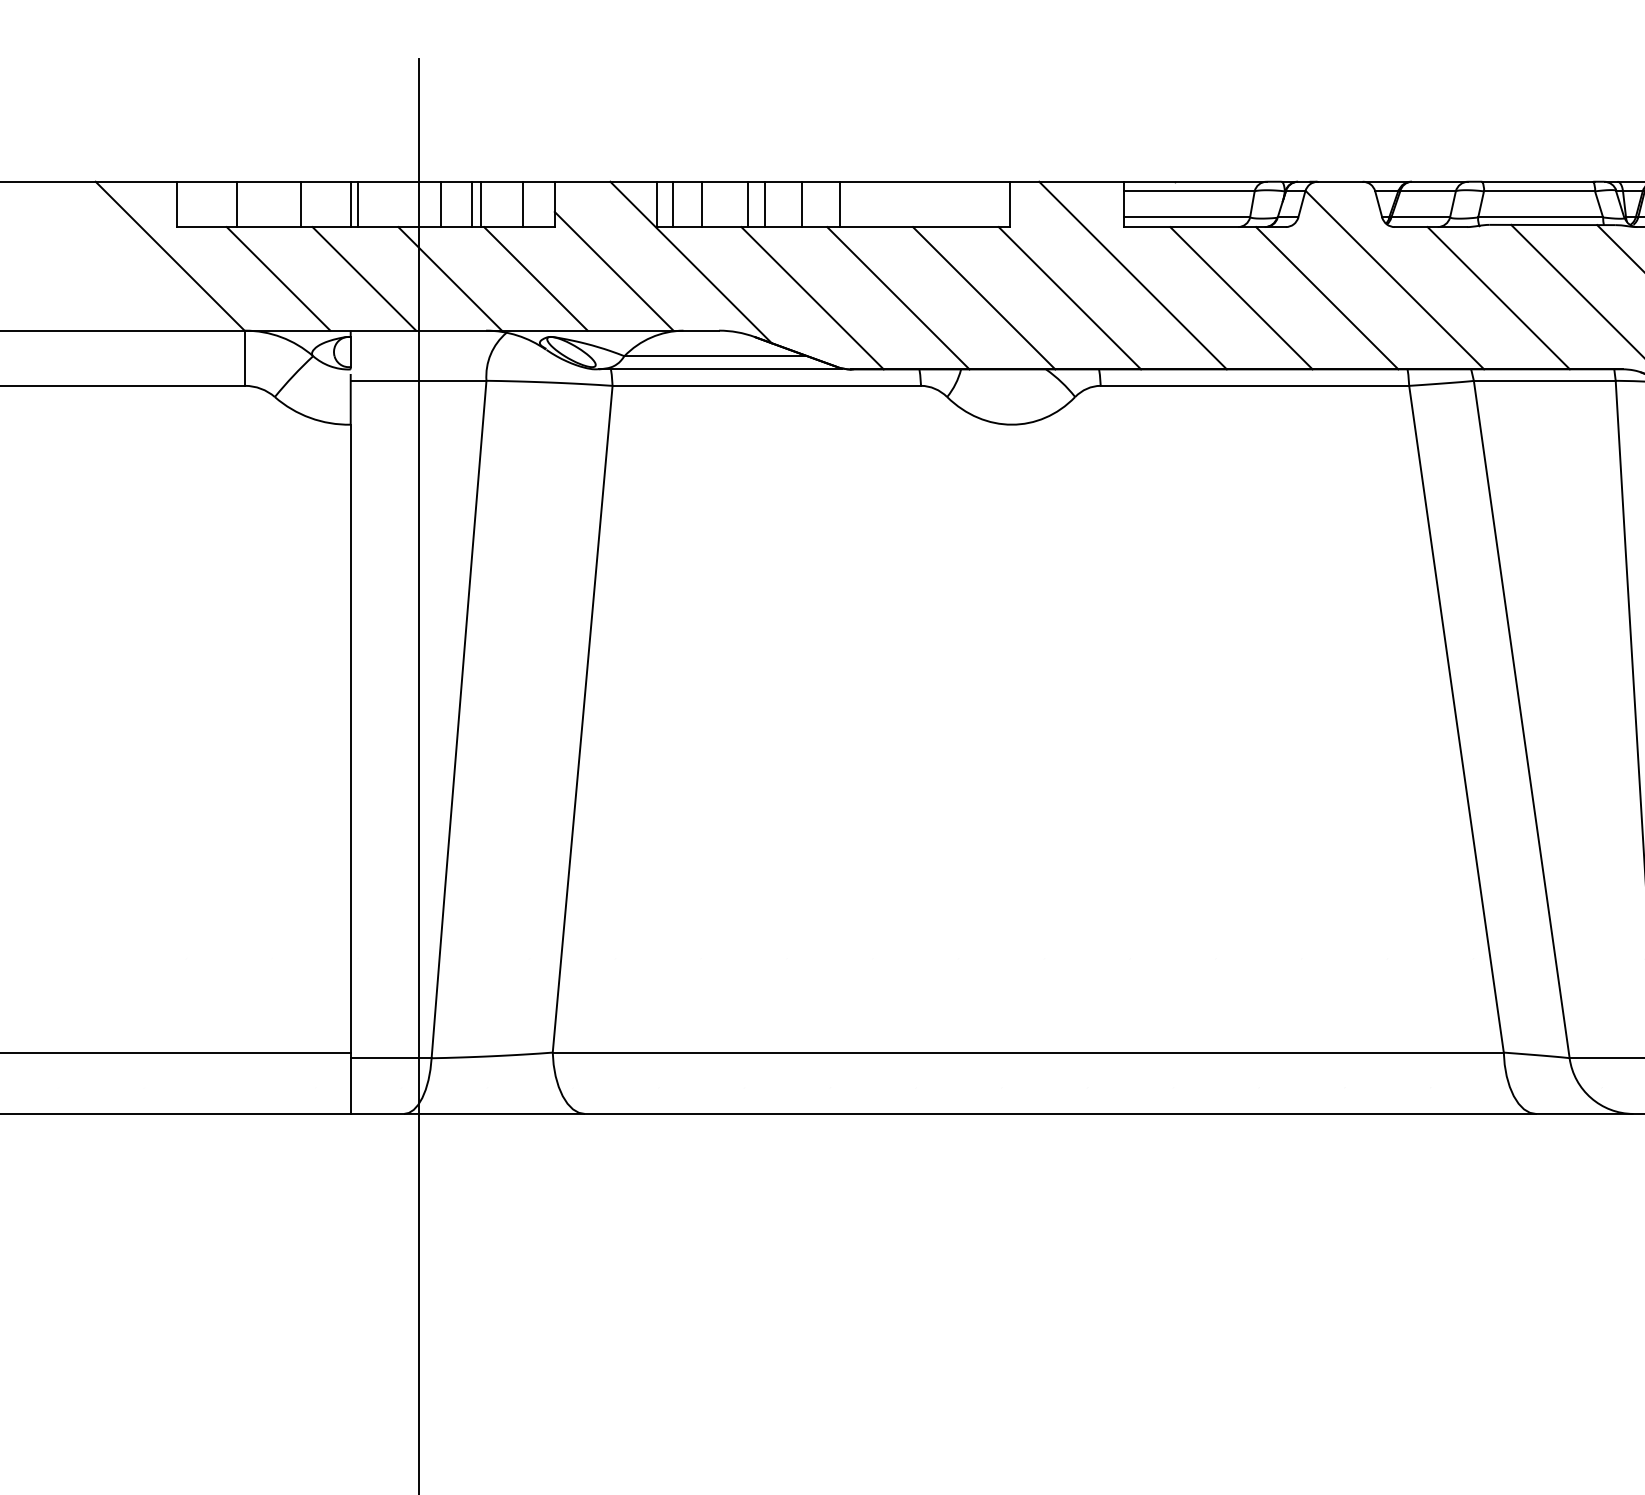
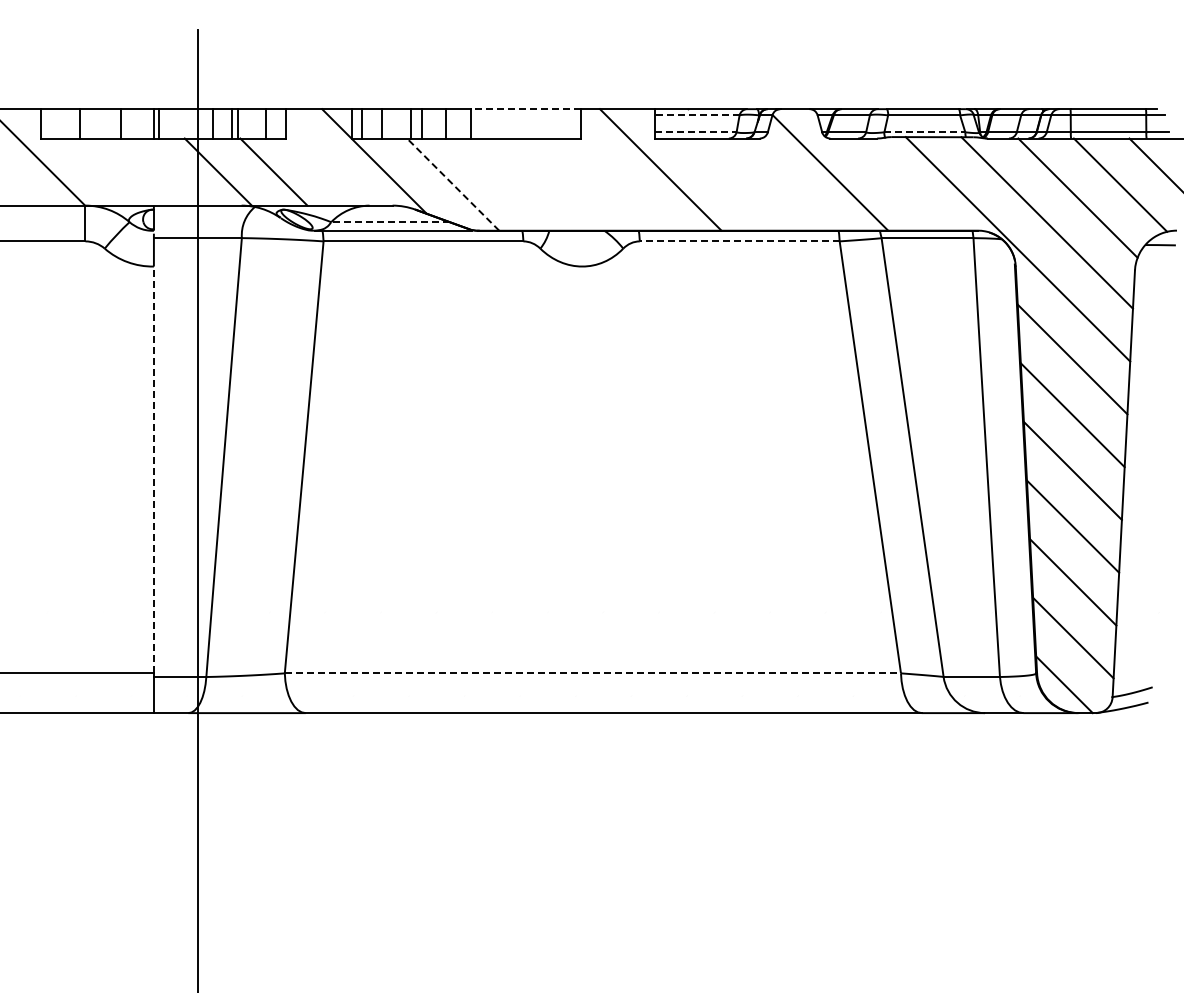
line: (925, 182) -> (526, 109), solid -> dashed
line: (1188, 191) -> (696, 115), solid -> dashed
line: (1186, 217) -> (695, 132), solid -> dashed
line: (1541, 217) -> (925, 132), solid -> dashed
line: (614, 270) -> (324, 166), removed
line: (277, 277) -> (106, 171), removed
line: (363, 277) -> (162, 171), removed
line: (811, 298) -> (452, 184), solid -> dashed
line: (898, 298) -> (508, 184), removed
line: (984, 298) -> (564, 184), removed
line: (1069, 298) -> (619, 184), removed
line: (1240, 298) -> (730, 184), removed
line: (1327, 298) -> (786, 184), removed
line: (1498, 298) -> (897, 184), removed
line: (714, 356) -> (389, 222), solid -> dashed
line: (1254, 386) -> (739, 241), solid -> dashed
line: (350, 737) -> (153, 469), solid -> dashed
line: (1029, 1052) -> (593, 673), solid -> dashed

